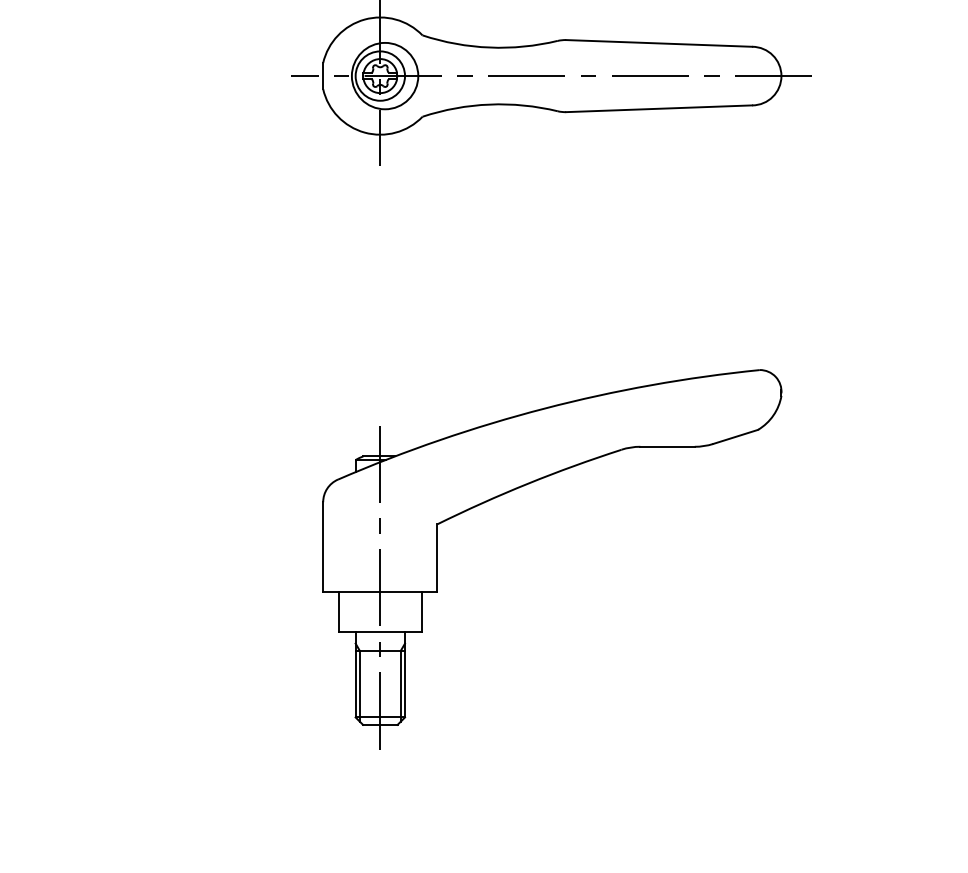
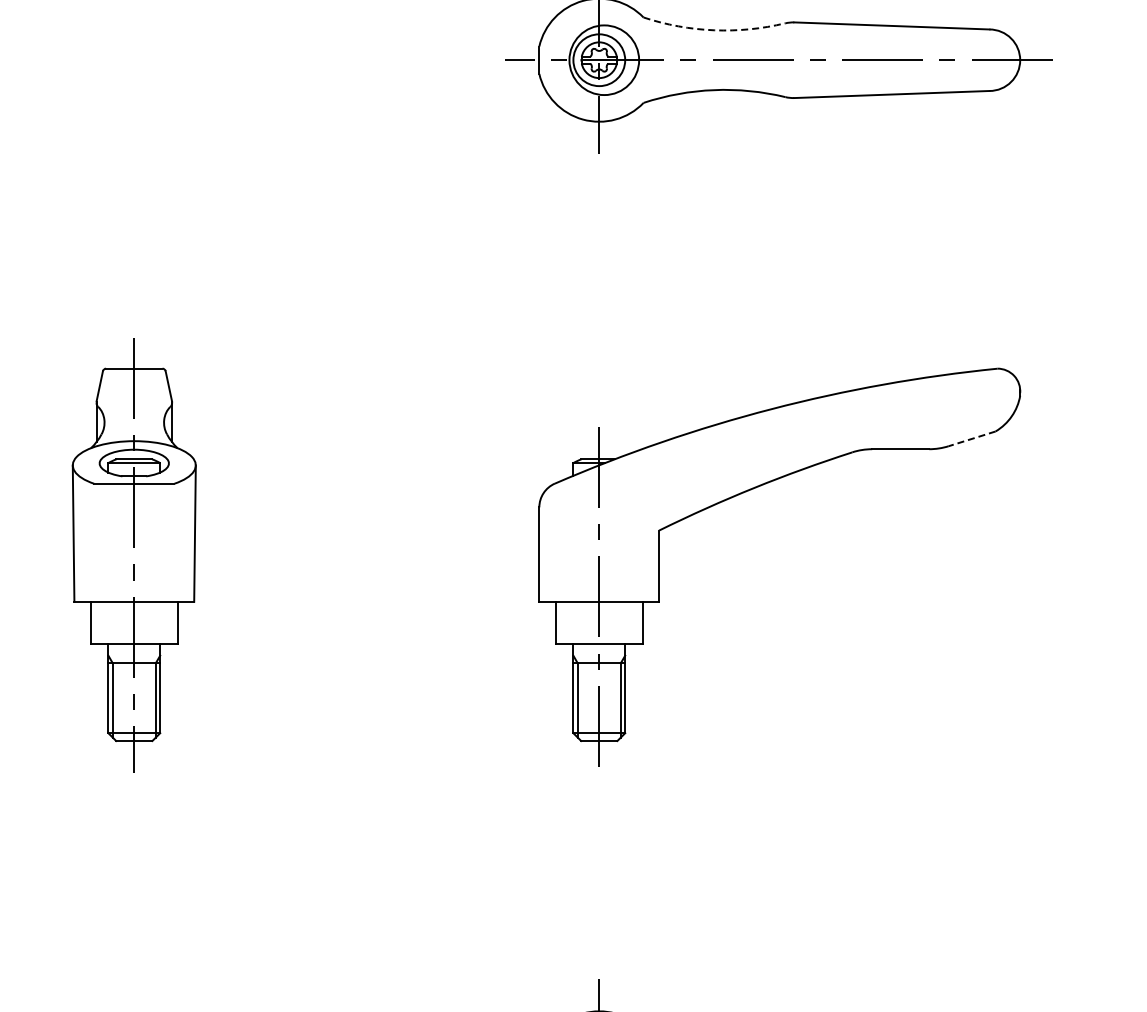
arc: (490, 47) -> (714, 30), solid -> dashed
line: (735, 436) -> (972, 438), solid -> dashed

